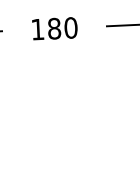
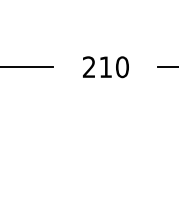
text: (46, 29) -> (97, 67), 180 -> 210

